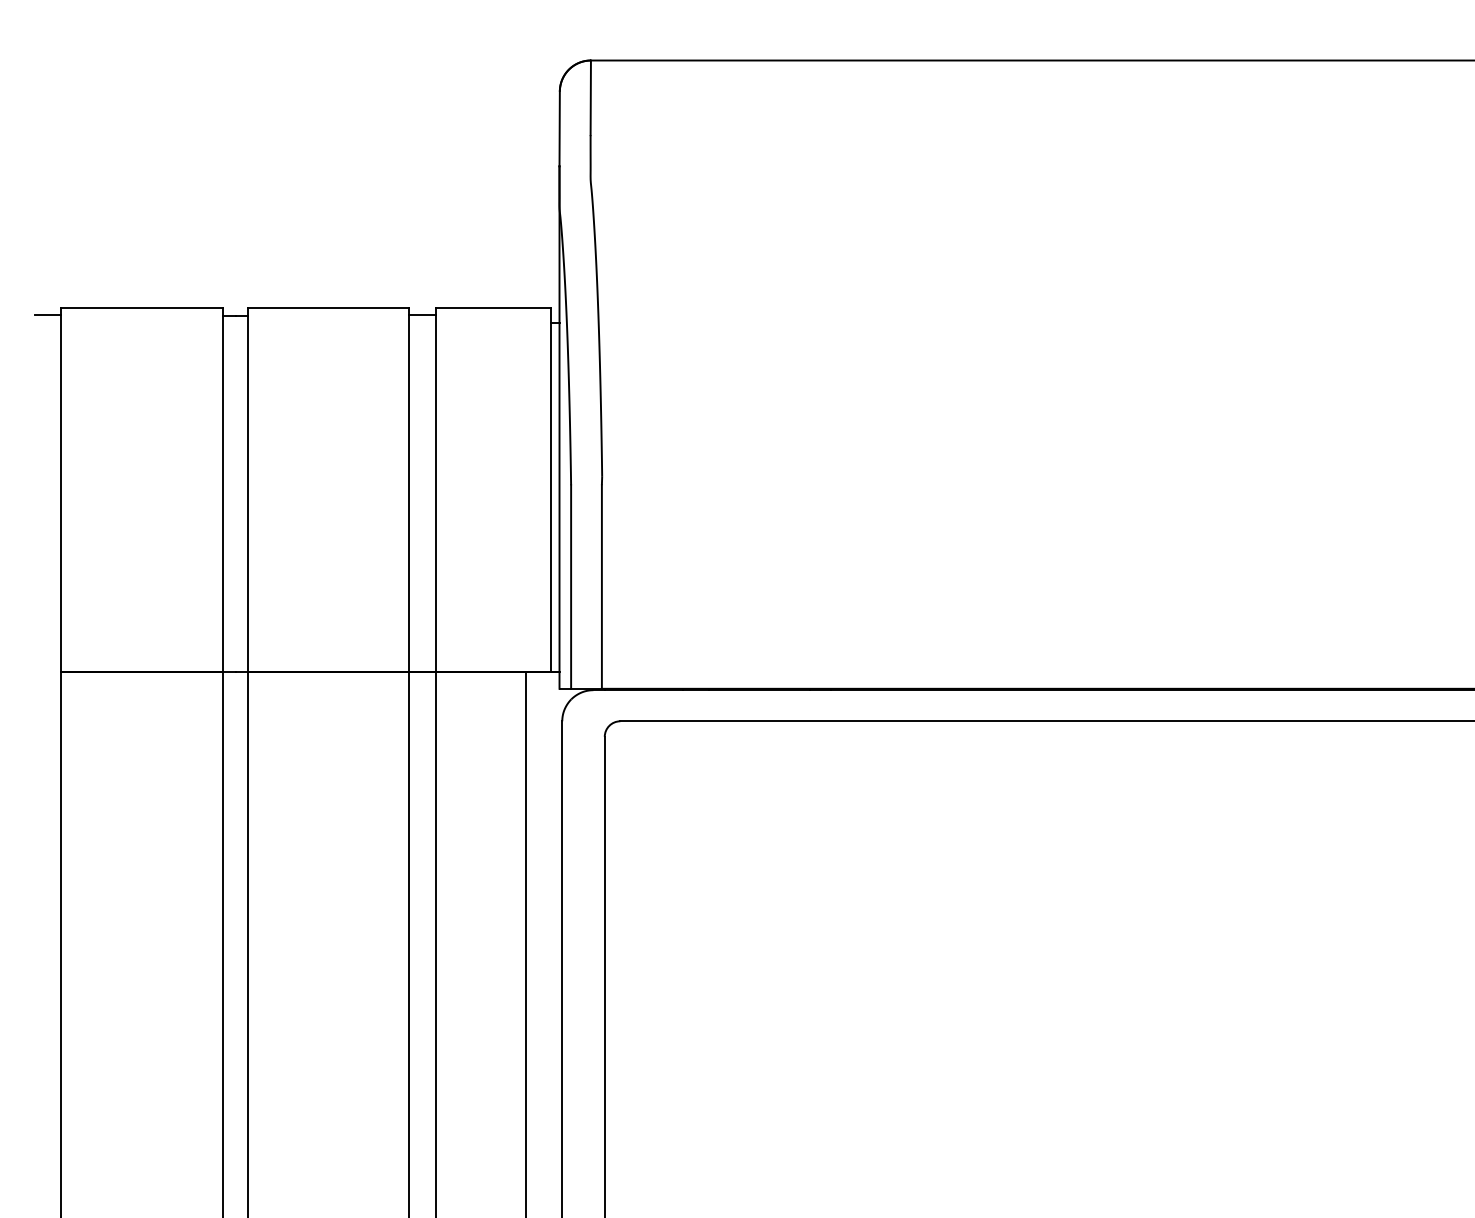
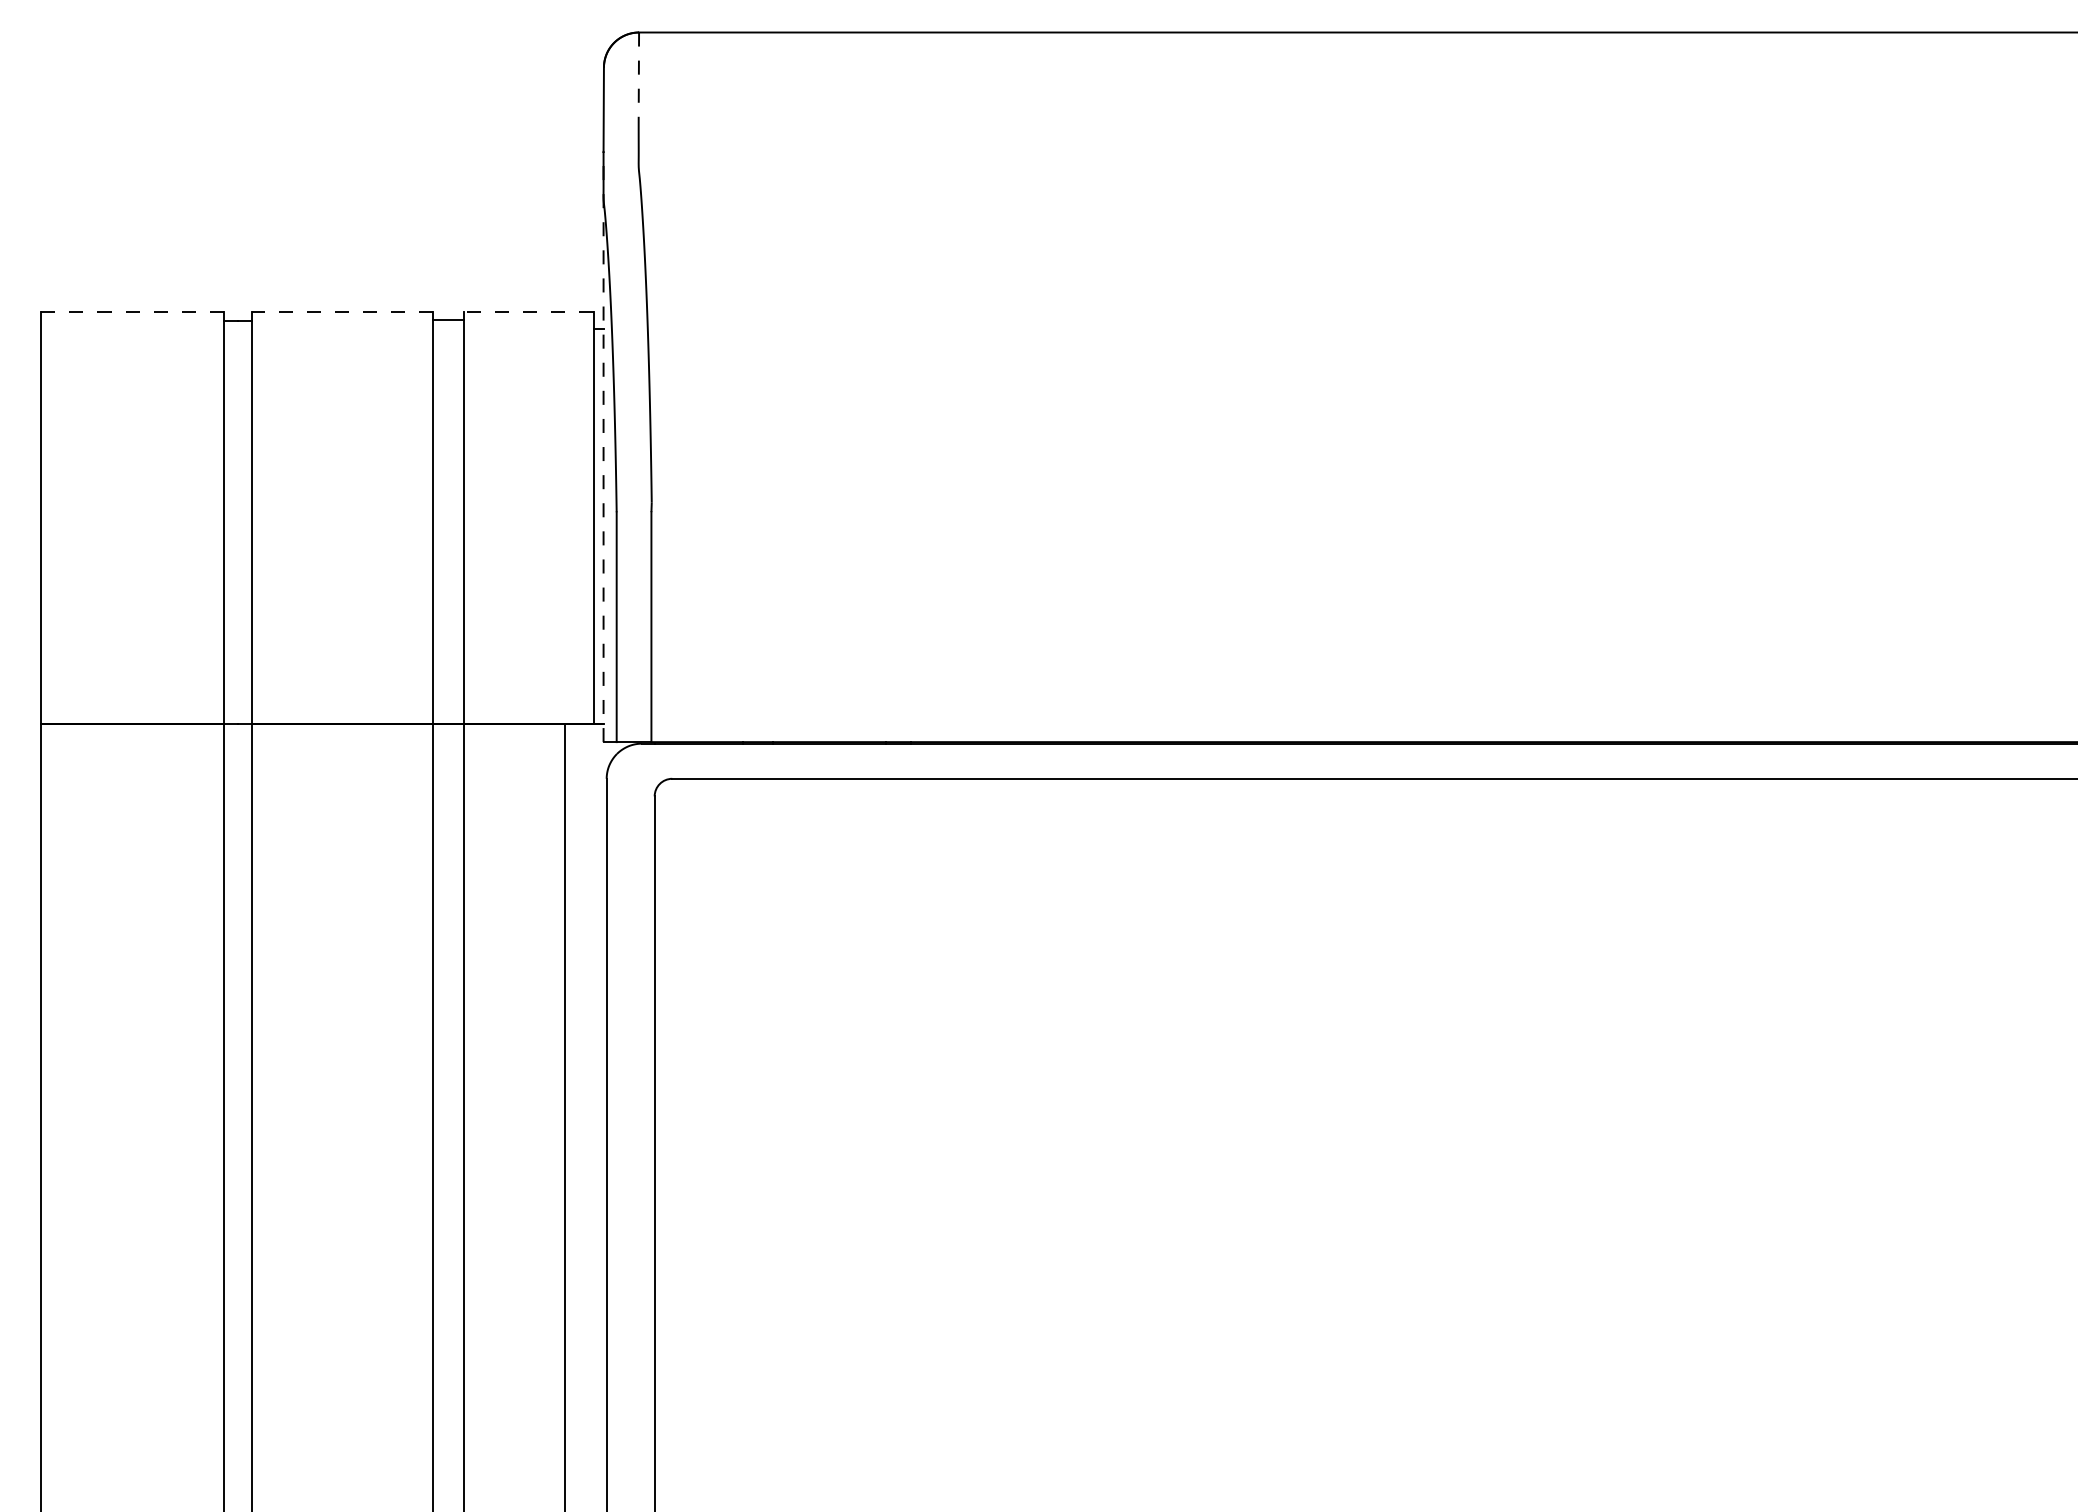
line: (590, 98) -> (638, 75), solid -> dashed
line: (142, 307) -> (132, 311), solid -> dashed
line: (328, 307) -> (342, 311), solid -> dashed
line: (493, 307) -> (528, 311), solid -> dashed
line: (47, 315) -> (25, 320), removed
line: (559, 427) -> (603, 446), solid -> dashed

